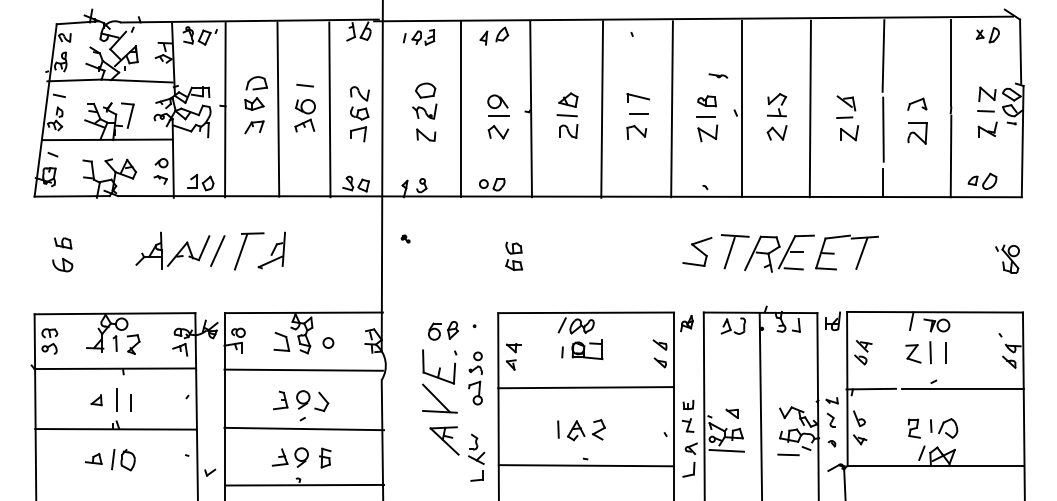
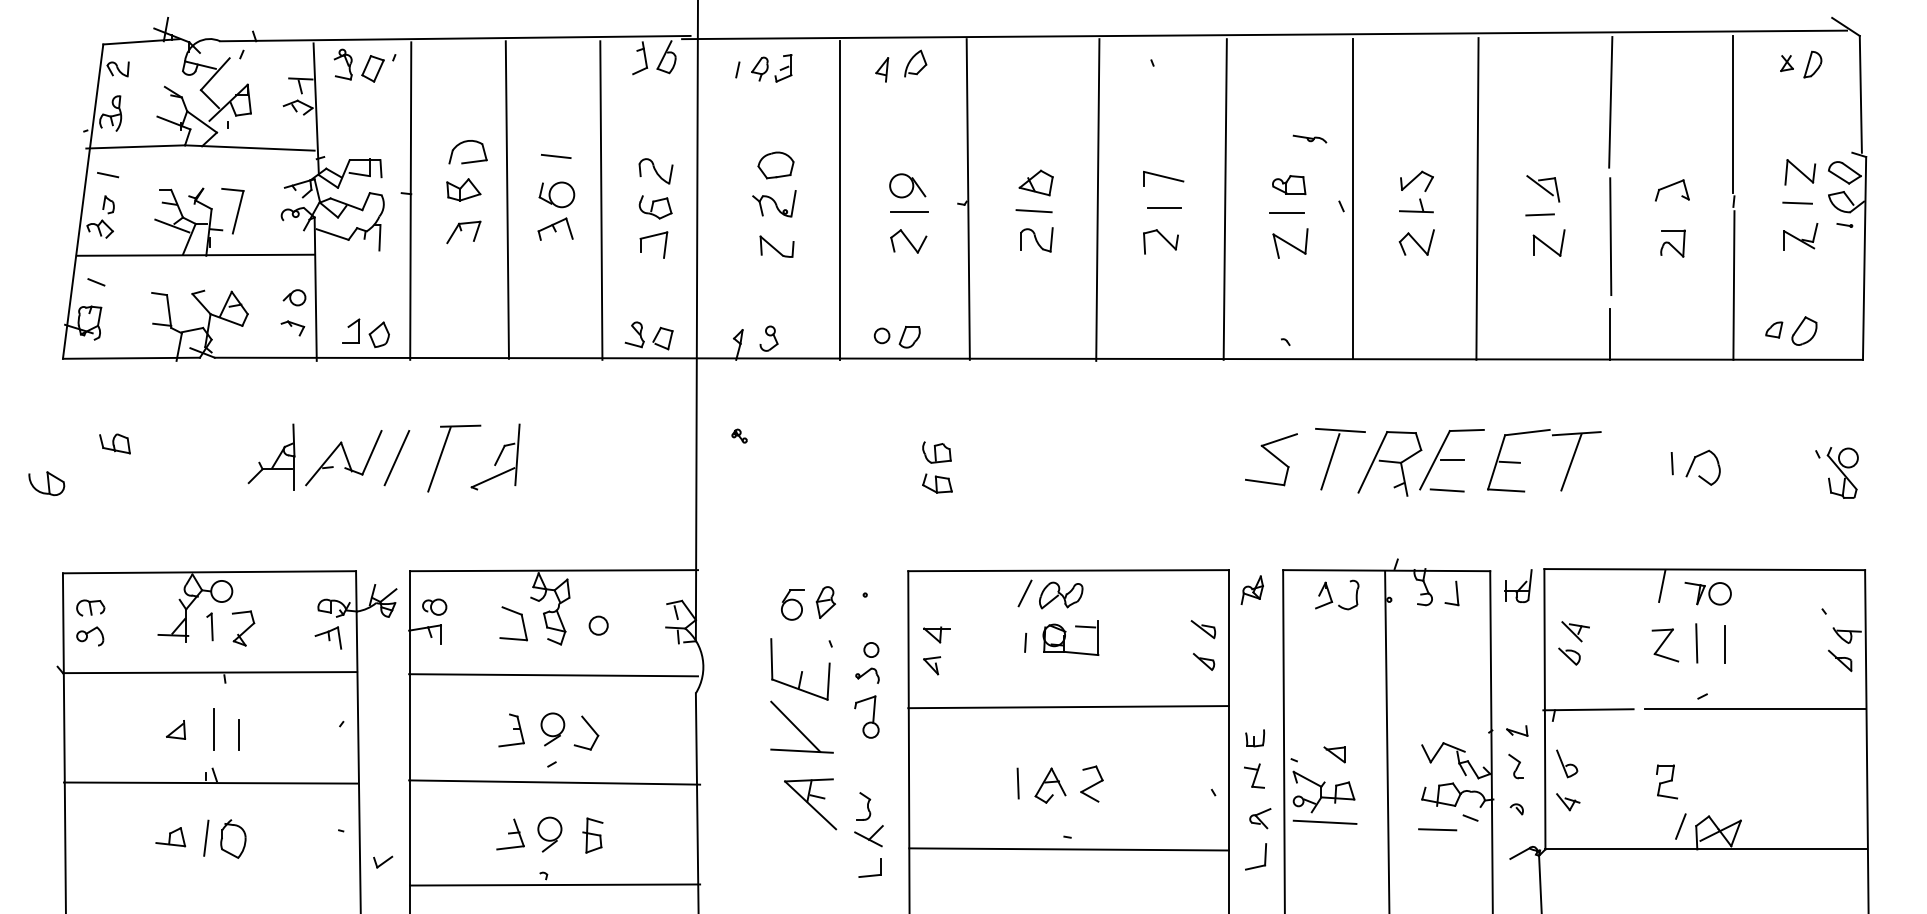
part: (917, 133) -> (1672, 243), size x0.7
part: (62, 265) -> (46, 484), moved
part: (944, 428) -> (1696, 467), moved

